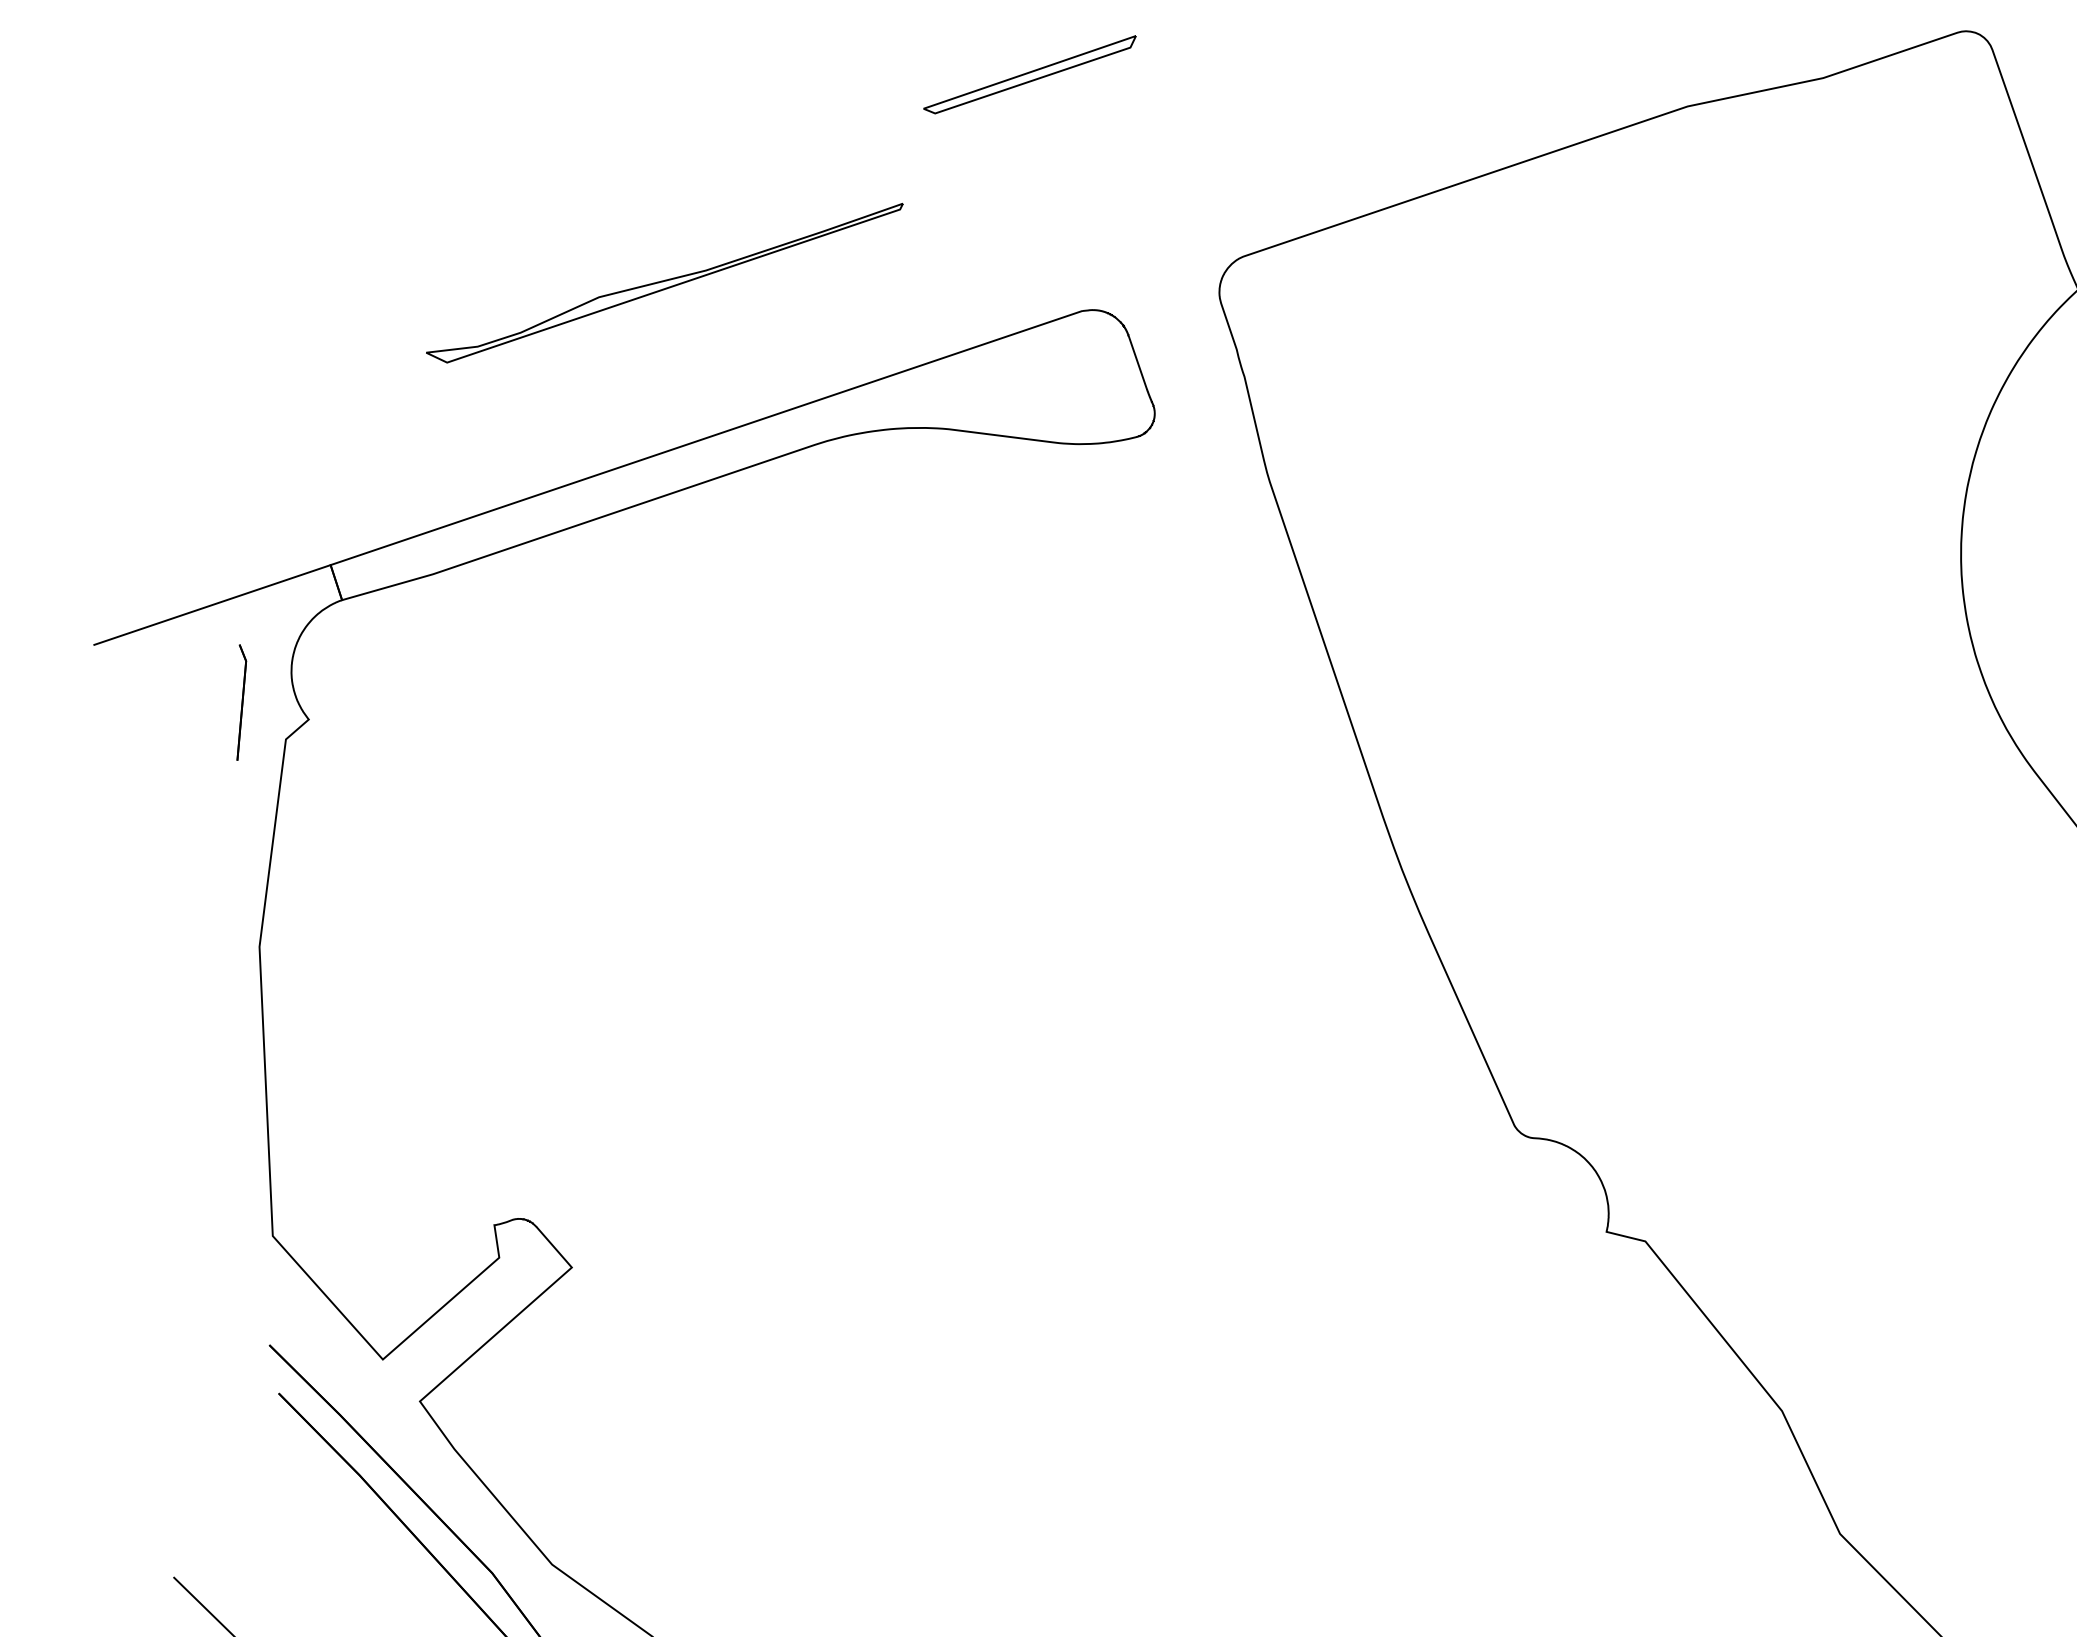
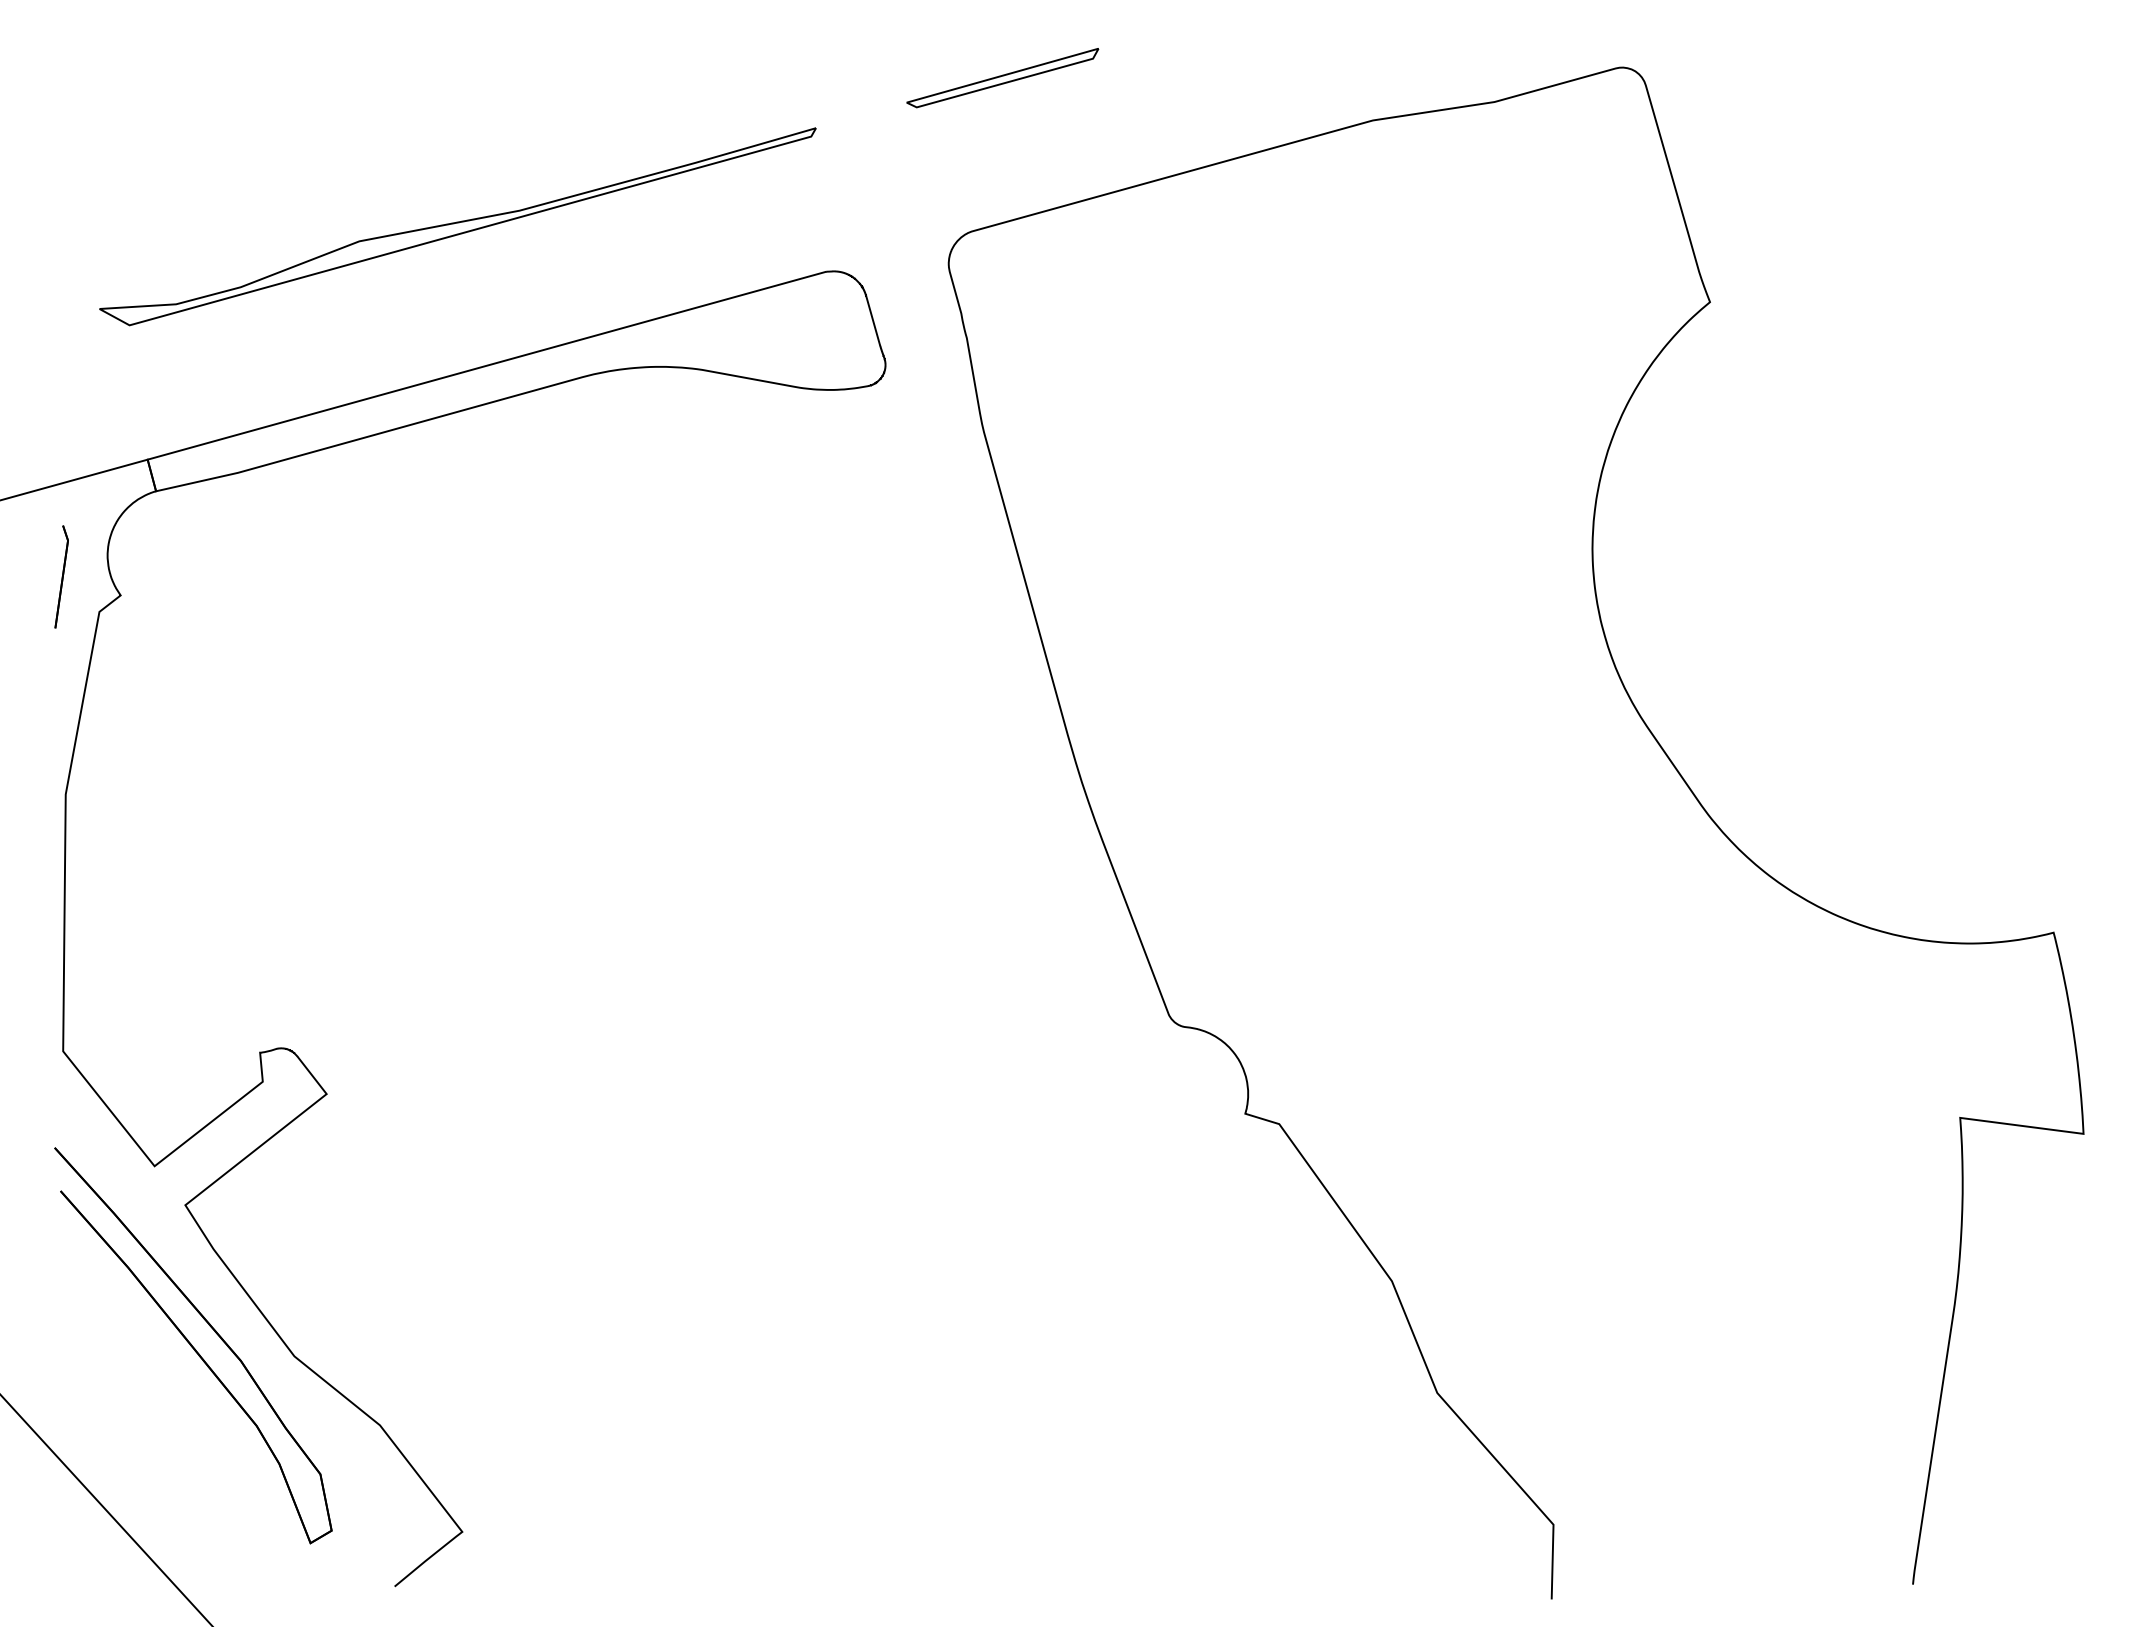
part: (1029, 75) -> (1002, 78), moved
part: (664, 283) -> (457, 226), size x1.67

